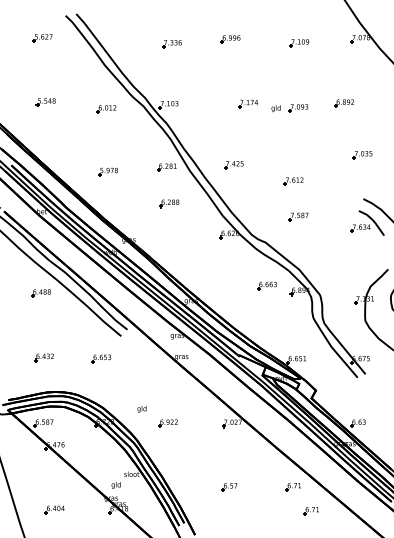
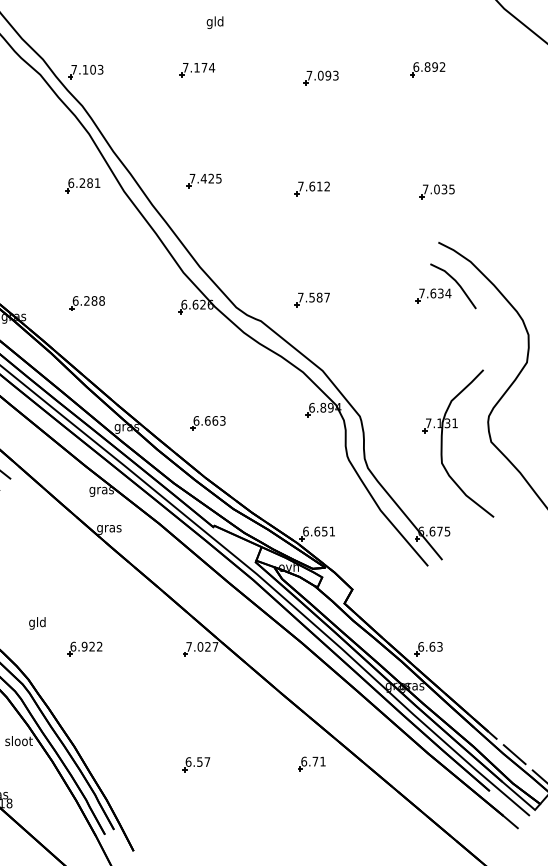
part: (247, 103) -> (195, 69), moved
part: (343, 103) -> (425, 69), moved
text: (275, 108) -> (214, 22), moved
part: (362, 155) -> (436, 192), moved
part: (293, 181) -> (311, 189), moved
part: (169, 203) -> (87, 303), moved
part: (298, 216) -> (311, 299), moved
part: (266, 285) -> (206, 422), moved
part: (310, 511) -> (342, 808), removed

